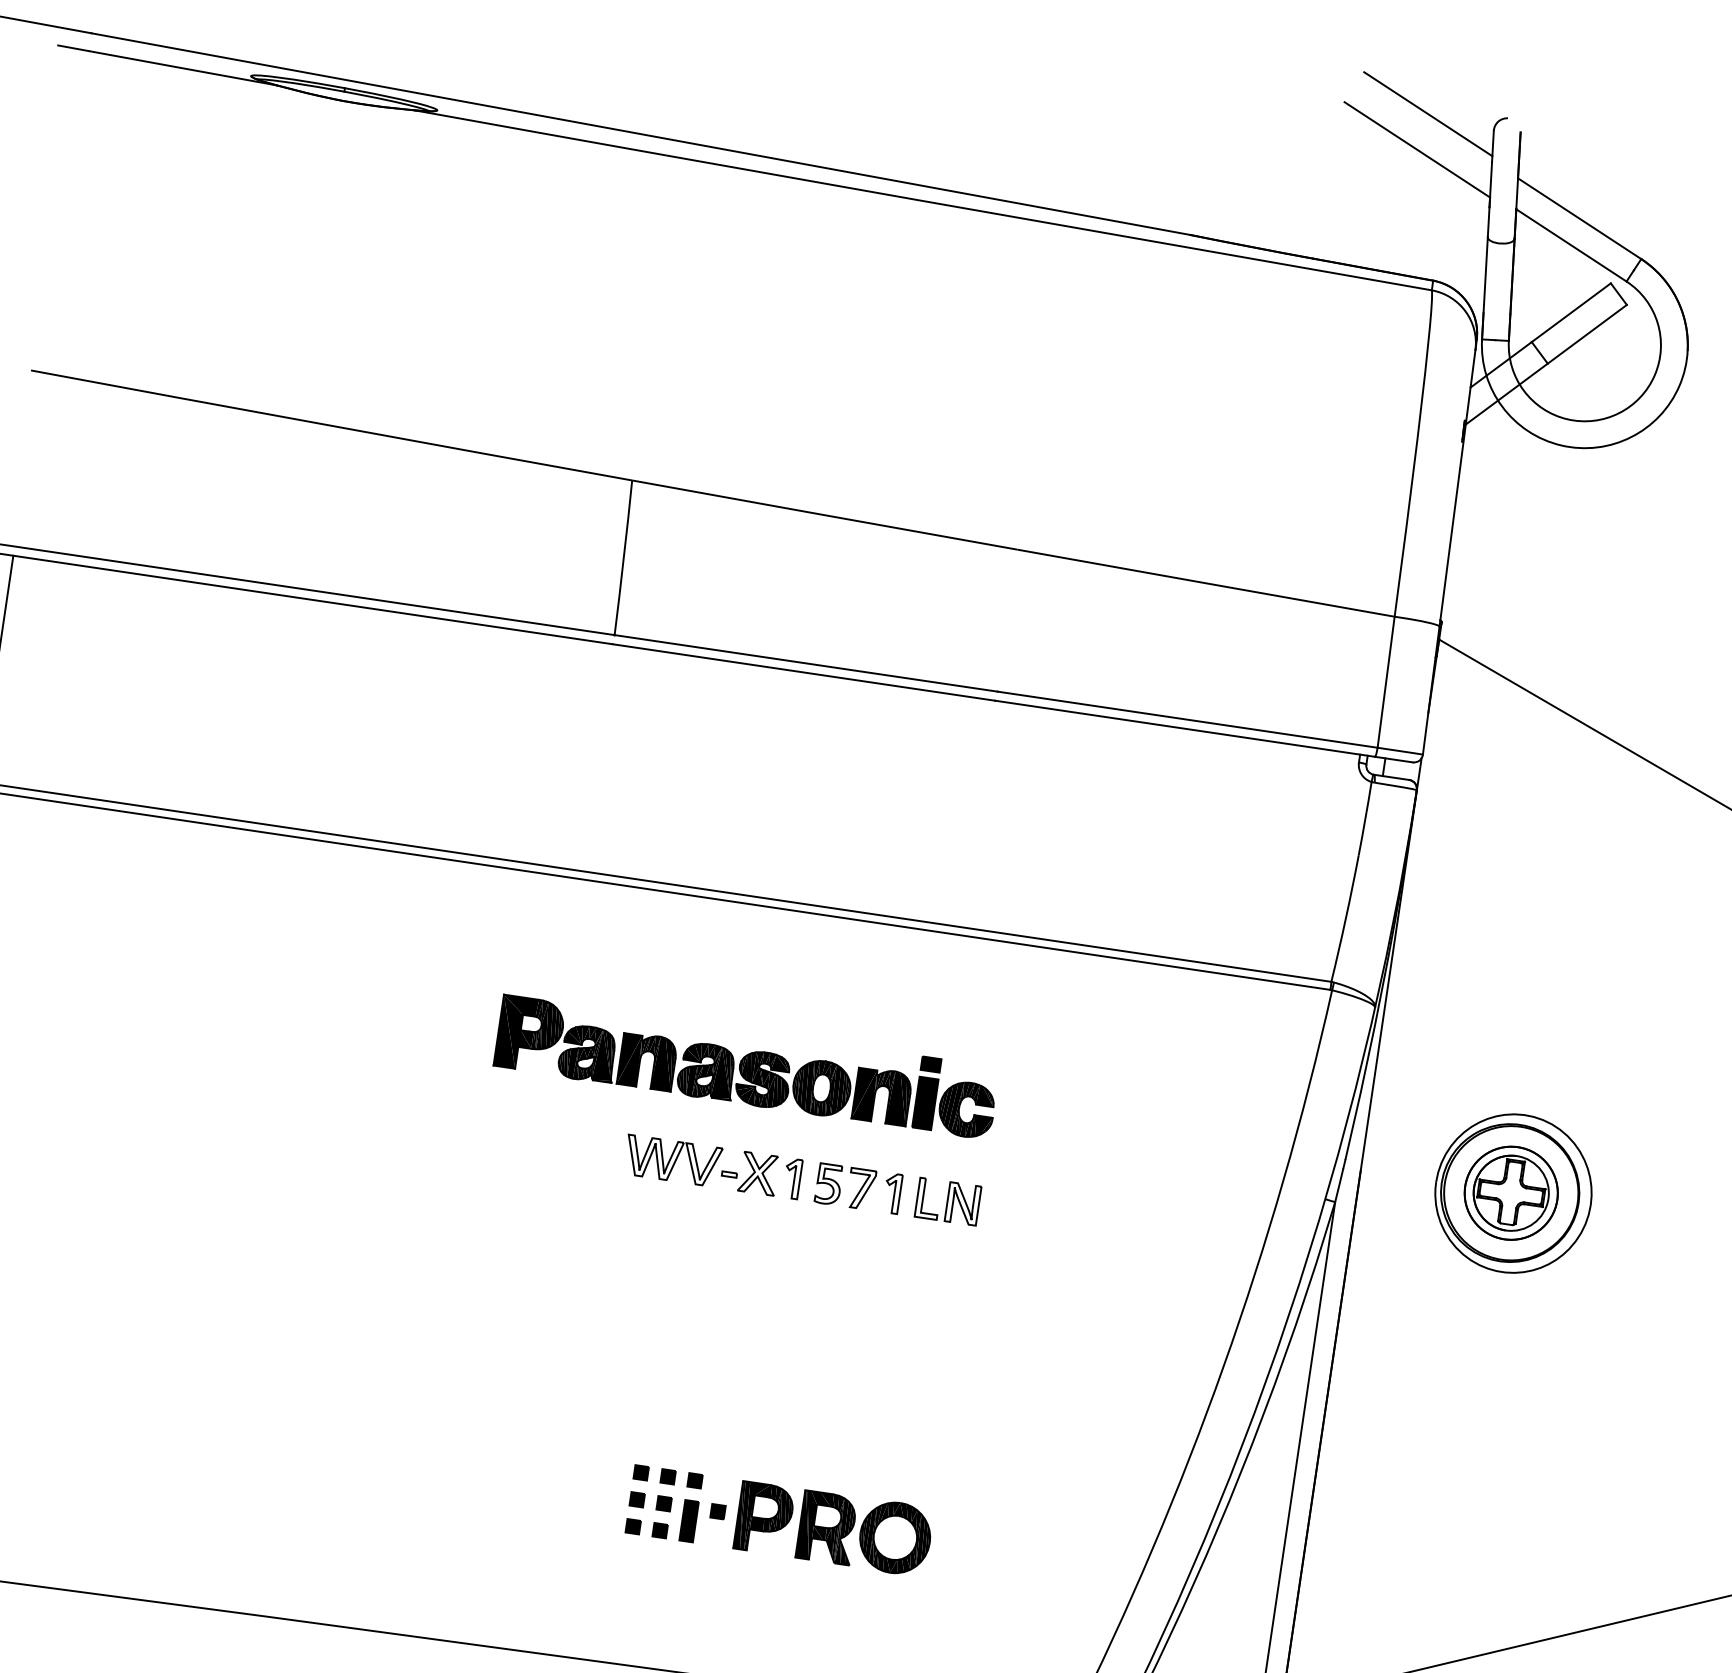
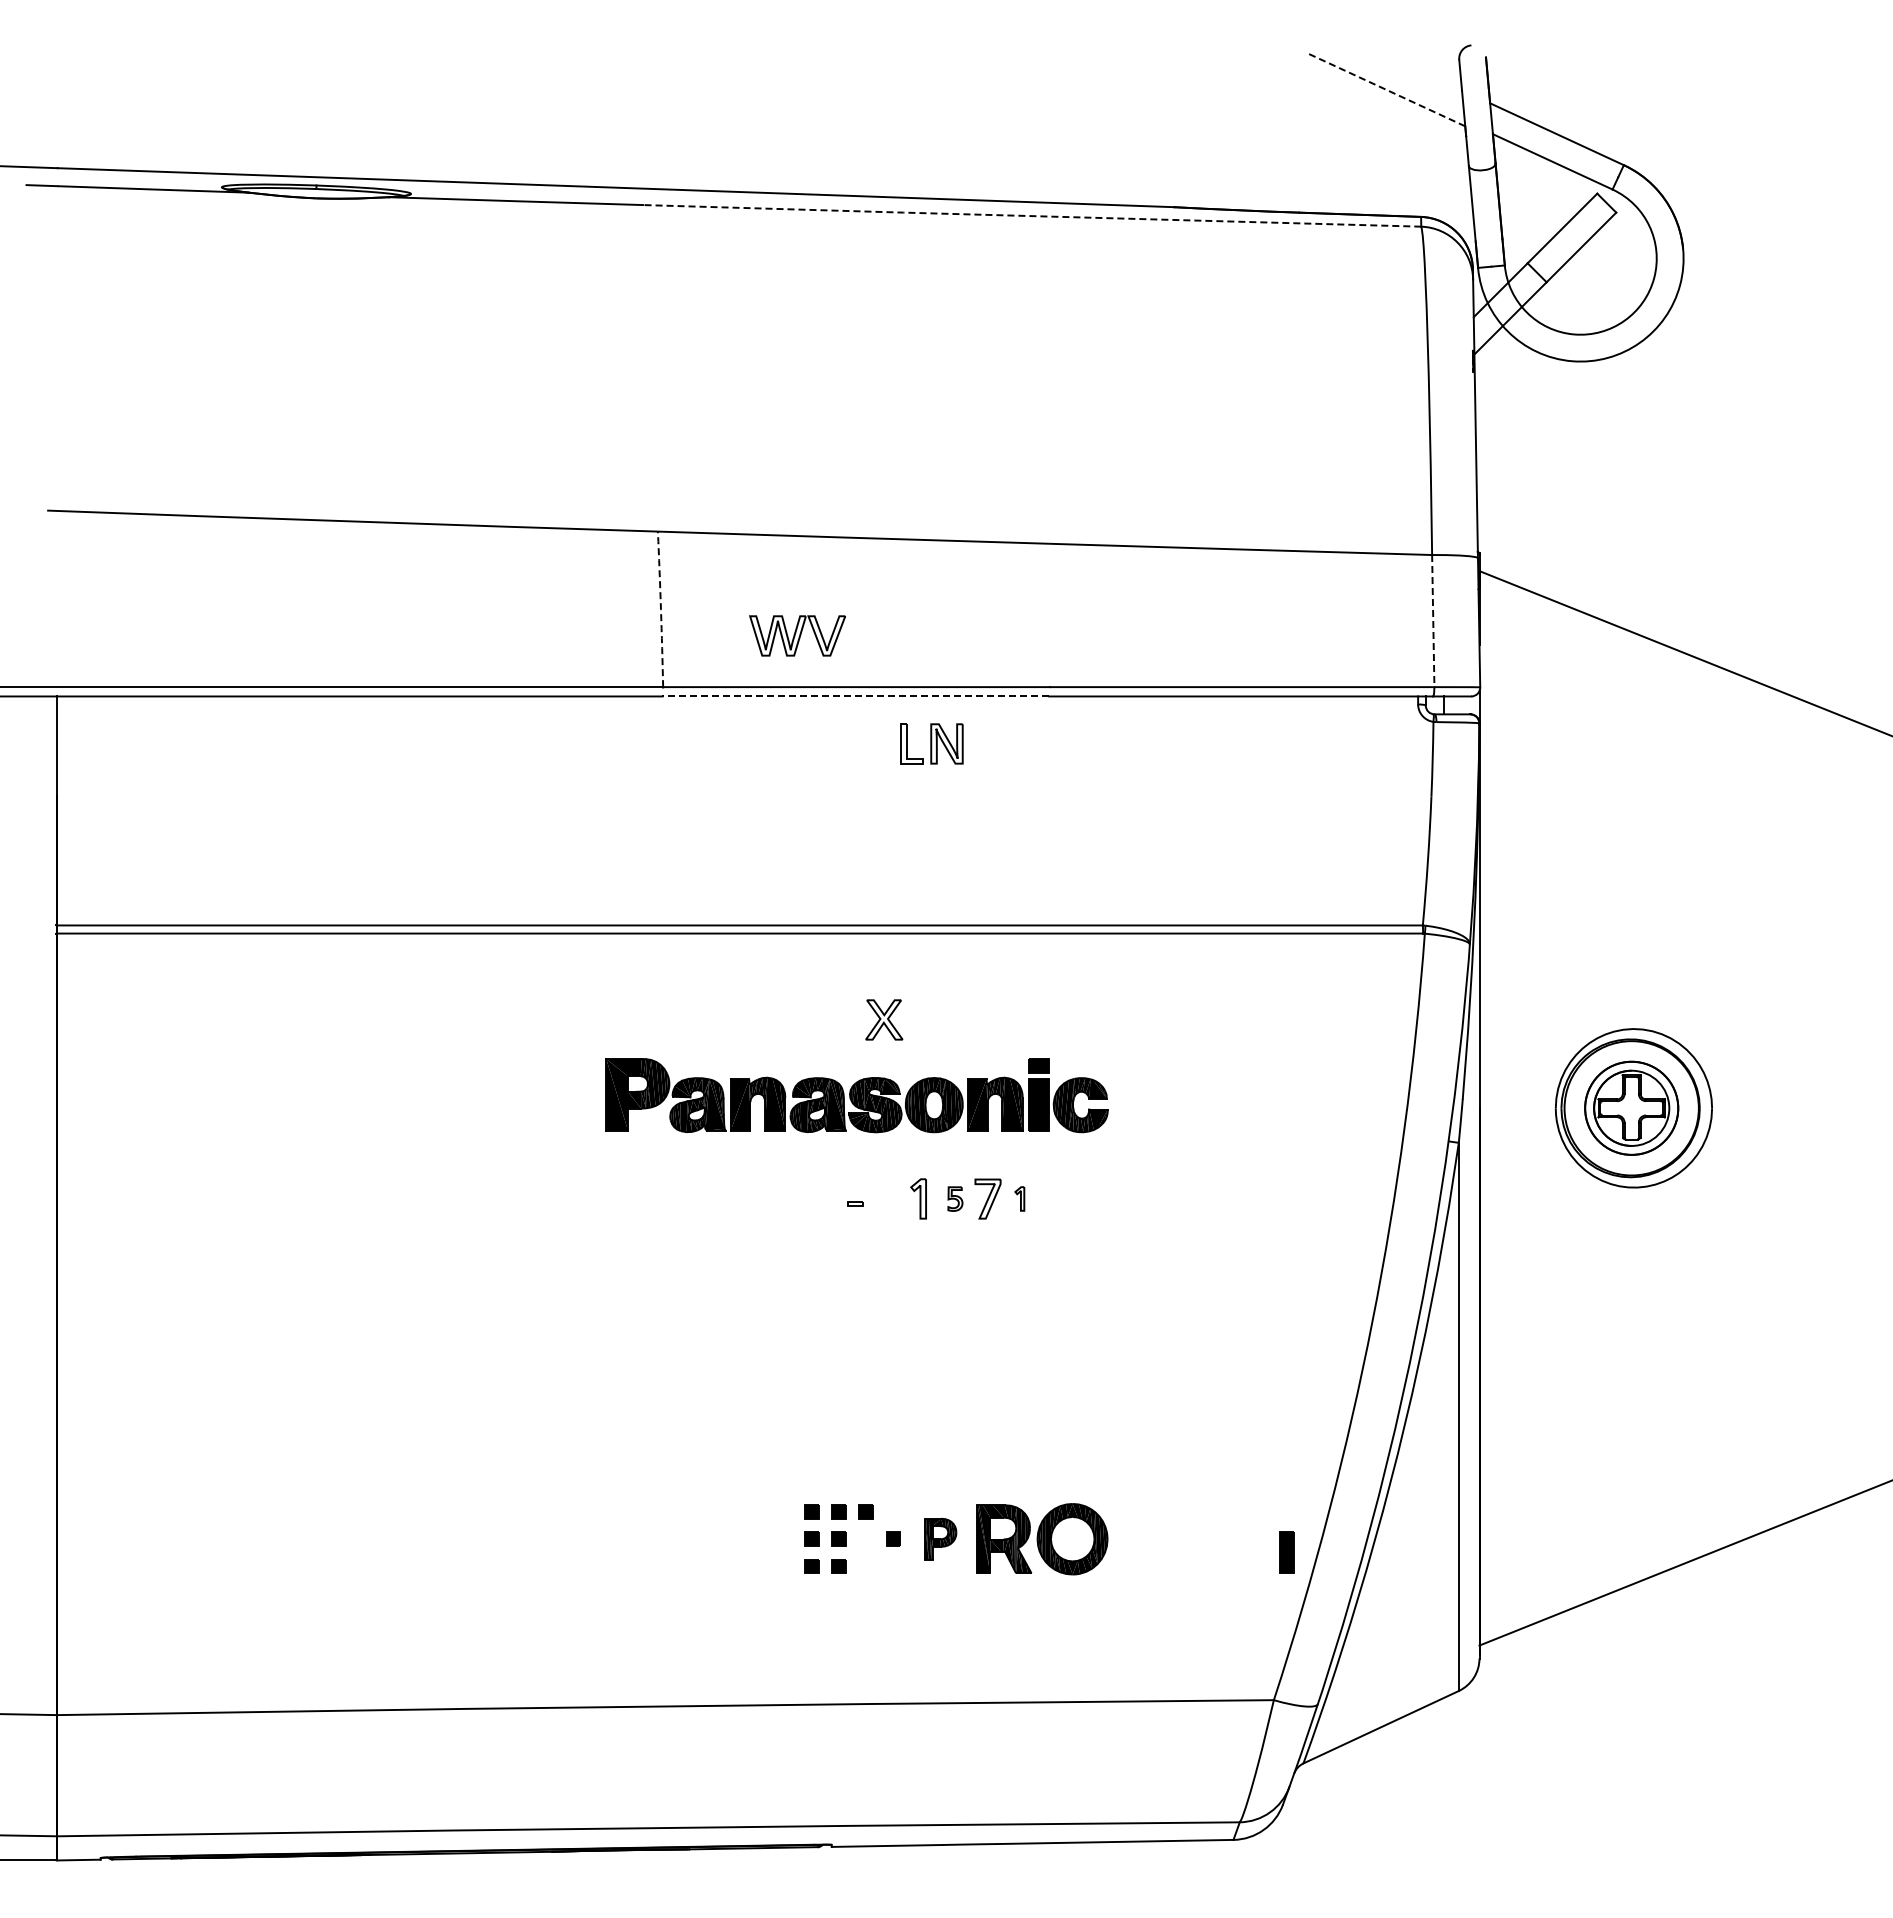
line: (1427, 113) -> (1391, 52), removed
line: (1417, 149) -> (1386, 89), solid -> dashed
line: (1047, 223) -> (1031, 216), solid -> dashed
arc: (623, 557) -> (660, 609), solid -> dashed
line: (803, 672) -> (855, 696), solid -> dashed
line: (1386, 682) -> (1433, 621), solid -> dashed
part: (672, 1160) -> (797, 635), moved
part: (758, 1173) -> (884, 1019), moved
part: (829, 1183) -> (955, 1198), size x0.6
part: (892, 1193) -> (1019, 1198), size x0.6
part: (947, 1201) -> (931, 743), moved
part: (764, 1517) -> (940, 1538), size x0.6
part: (688, 1520) -> (1286, 1552), moved

